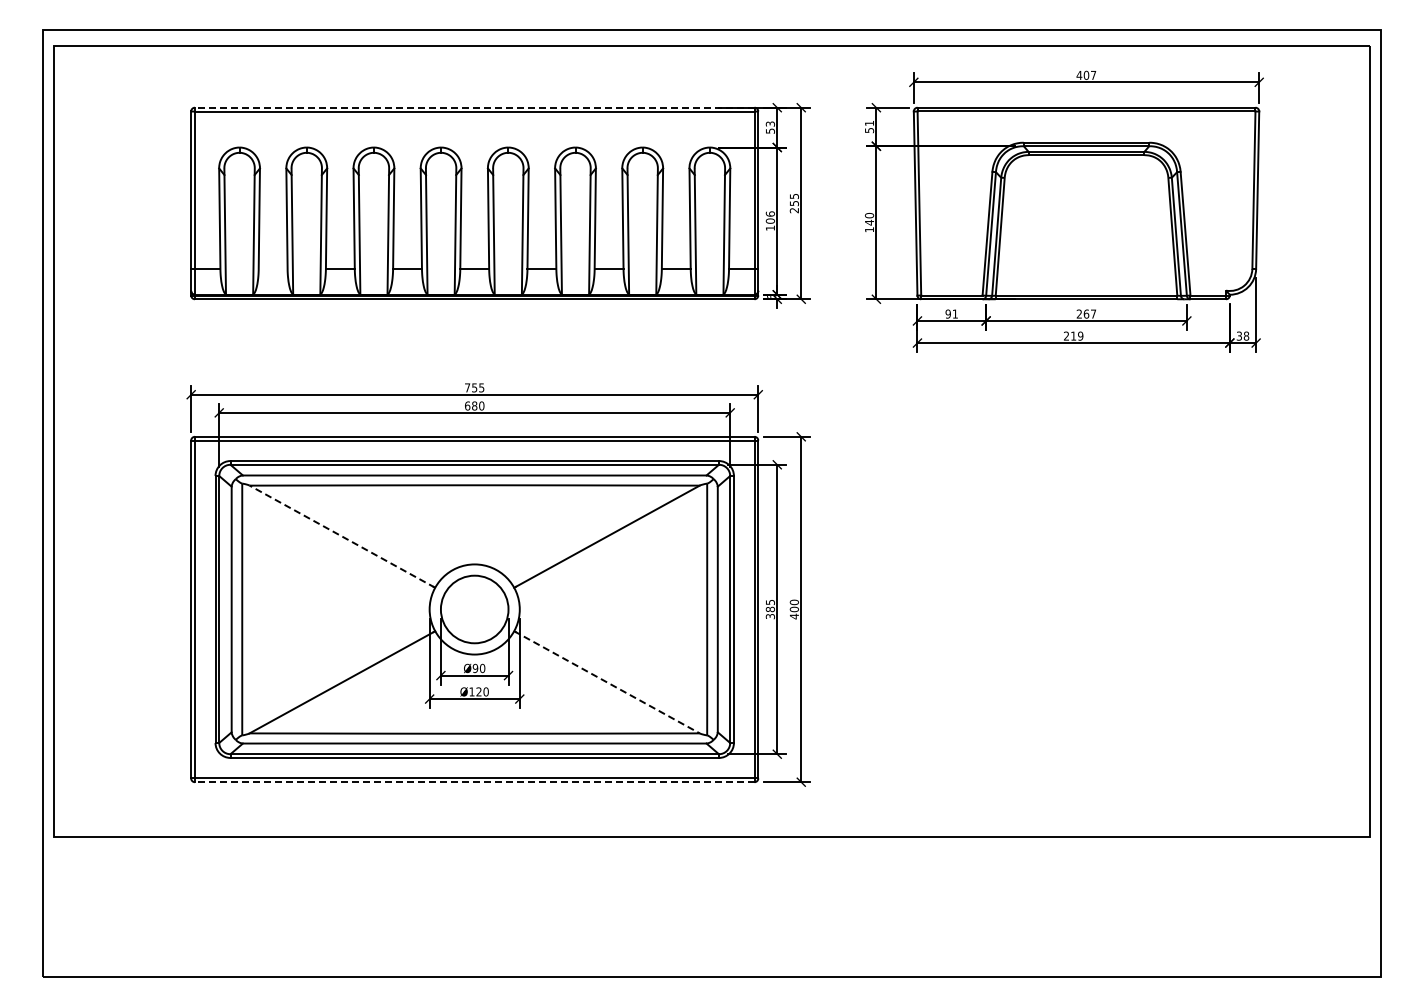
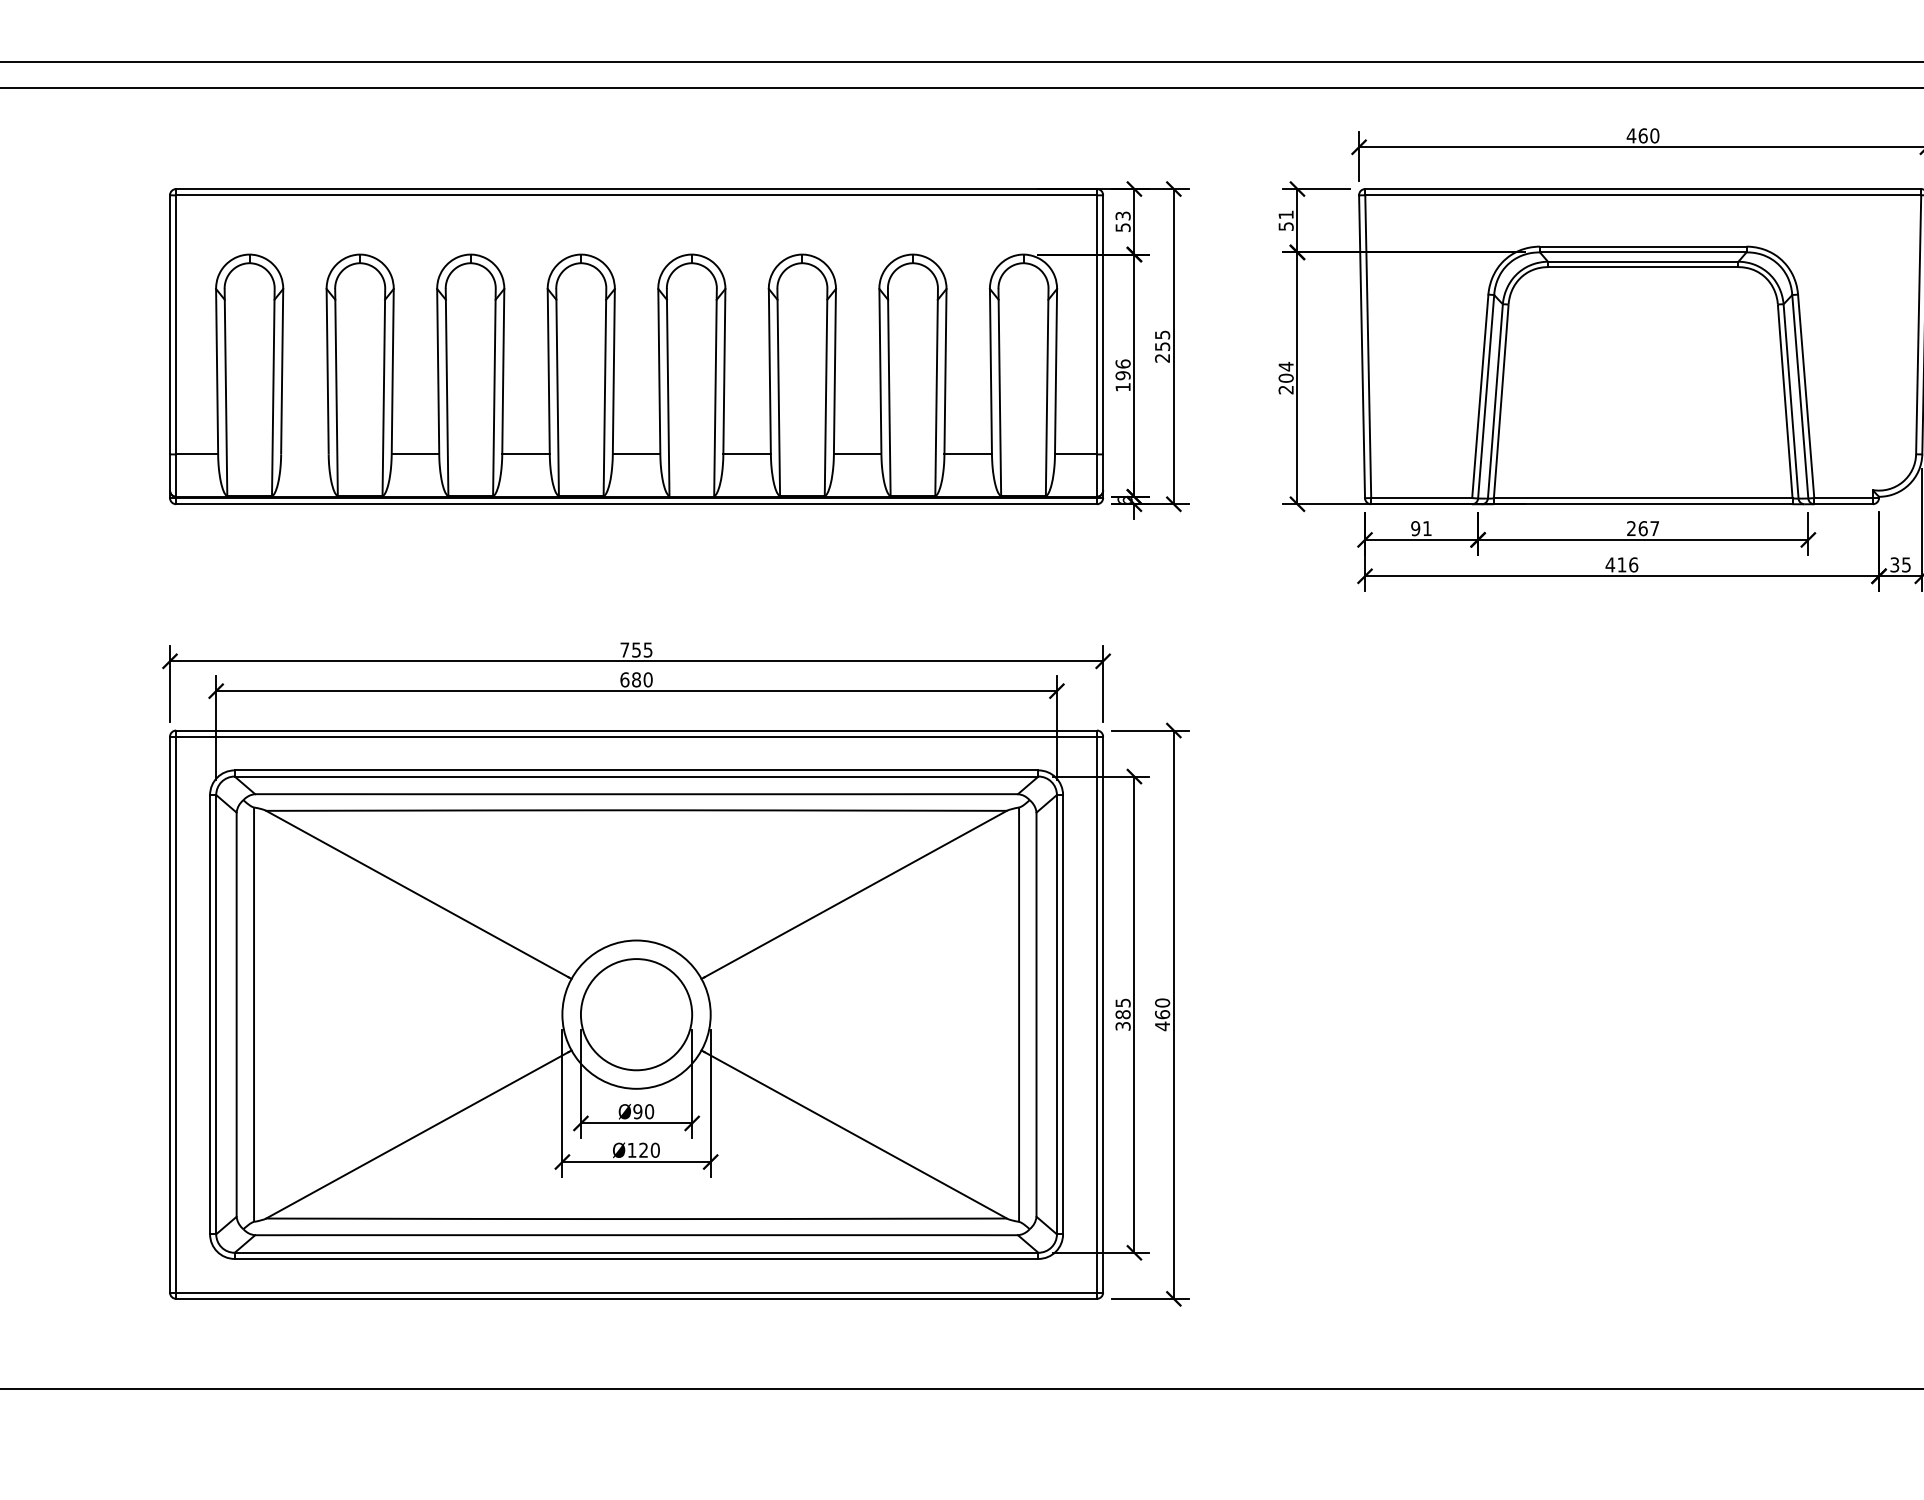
text: (1090, 74) -> (1649, 134), 407 -> 460
line: (474, 107) -> (636, 188), dashed -> solid
text: (770, 220) -> (1123, 374), 106 -> 196
text: (869, 222) -> (1286, 377), 140 -> 204
text: (1073, 335) -> (1621, 563), 219 -> 416
text: (1246, 335) -> (1906, 563), 38 -> 35
line: (342, 536) -> (419, 894), dashed -> solid
text: (793, 608) -> (1161, 1013), 400 -> 460
line: (607, 682) -> (855, 1134), dashed -> solid
line: (474, 782) -> (636, 1299), dashed -> solid

